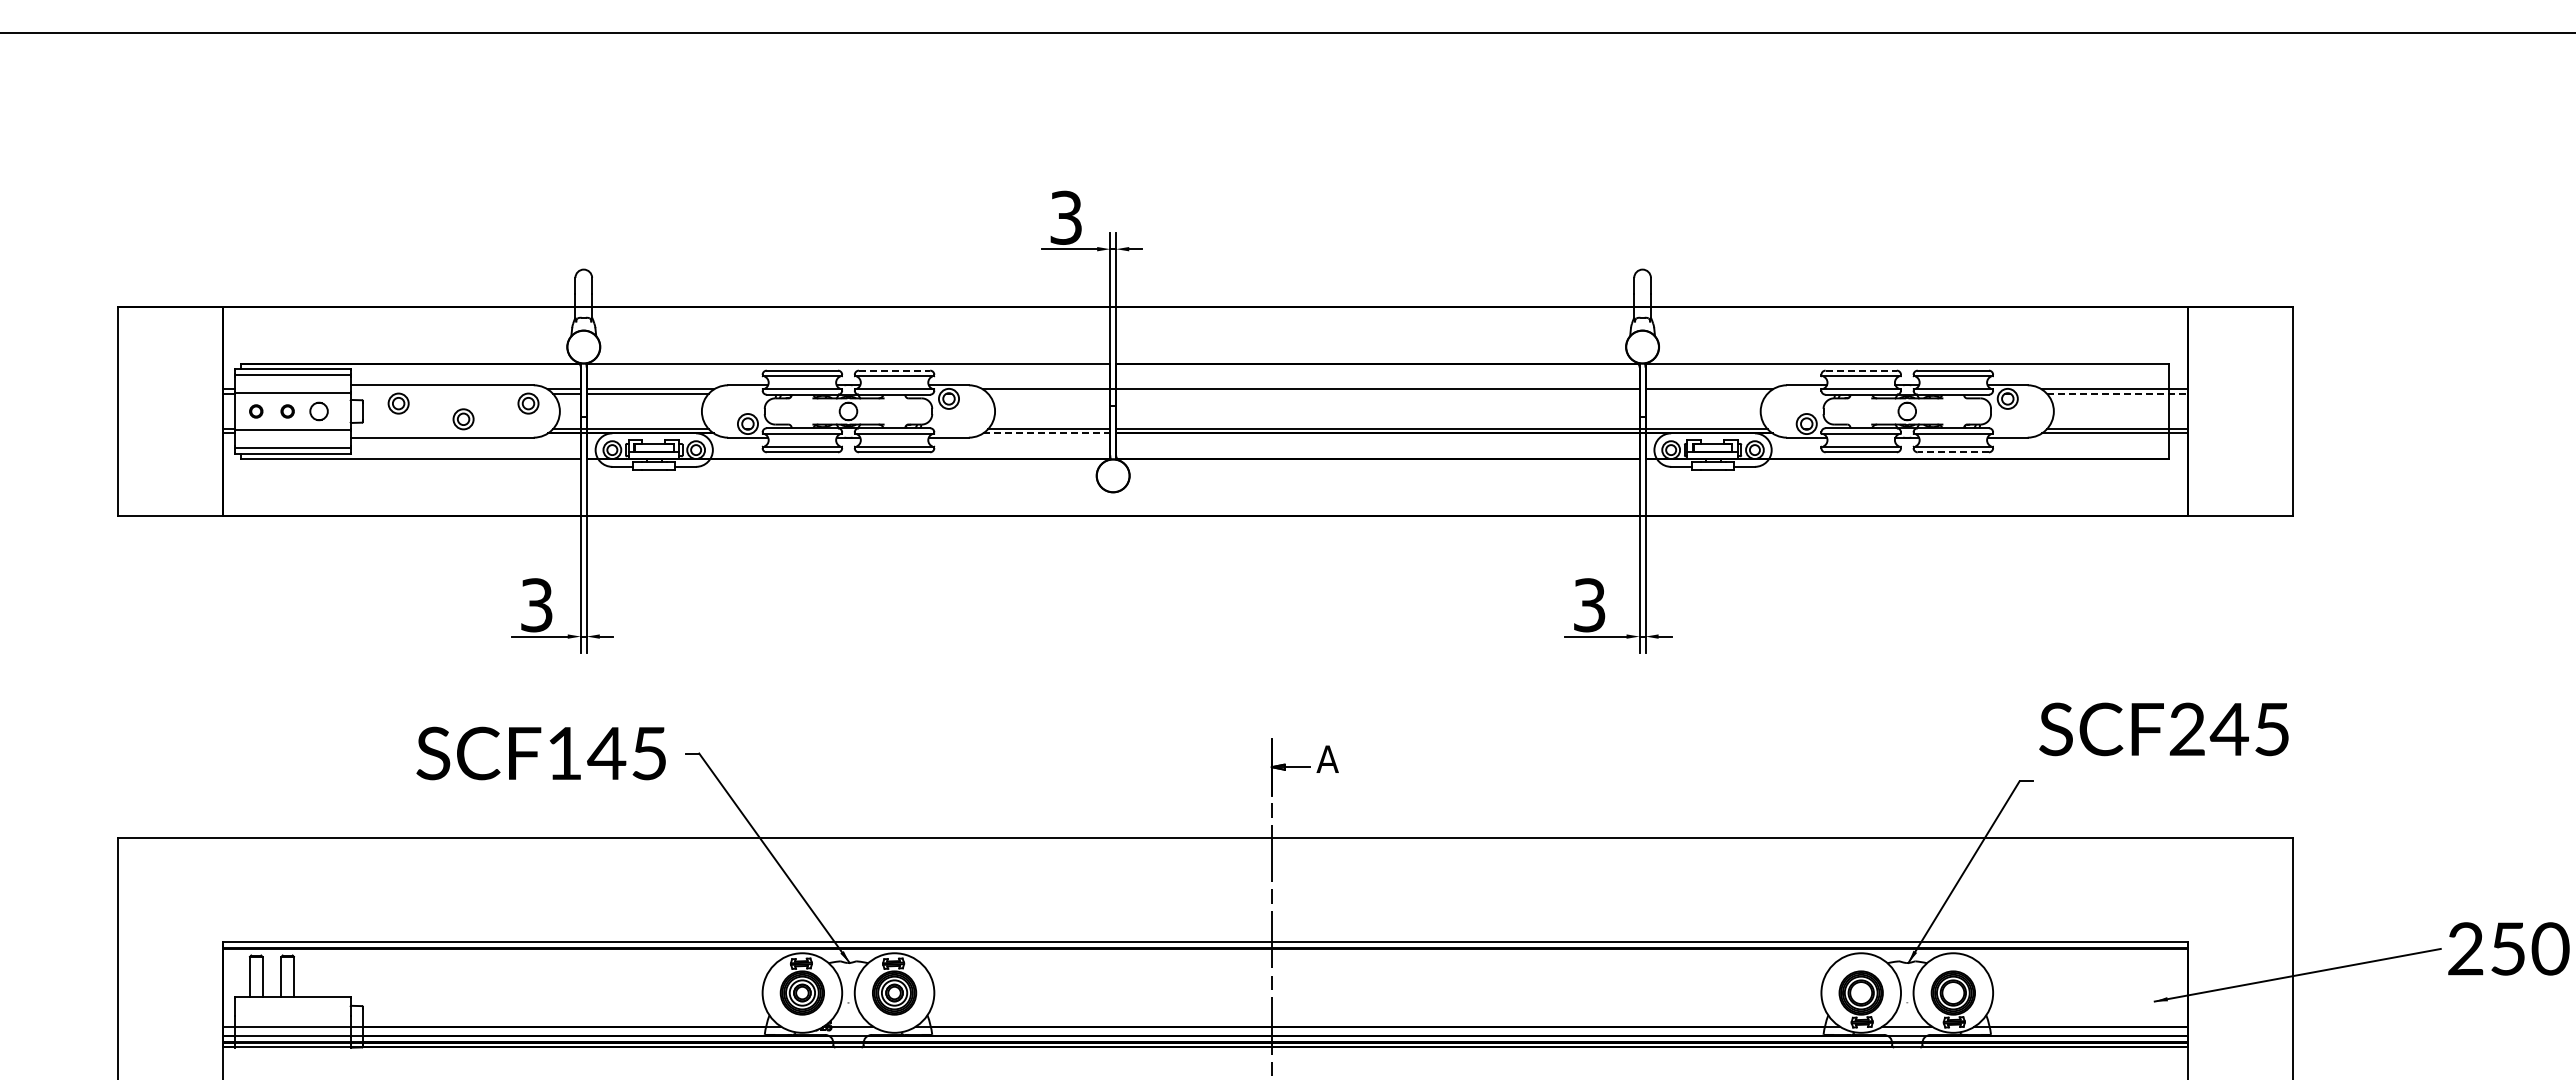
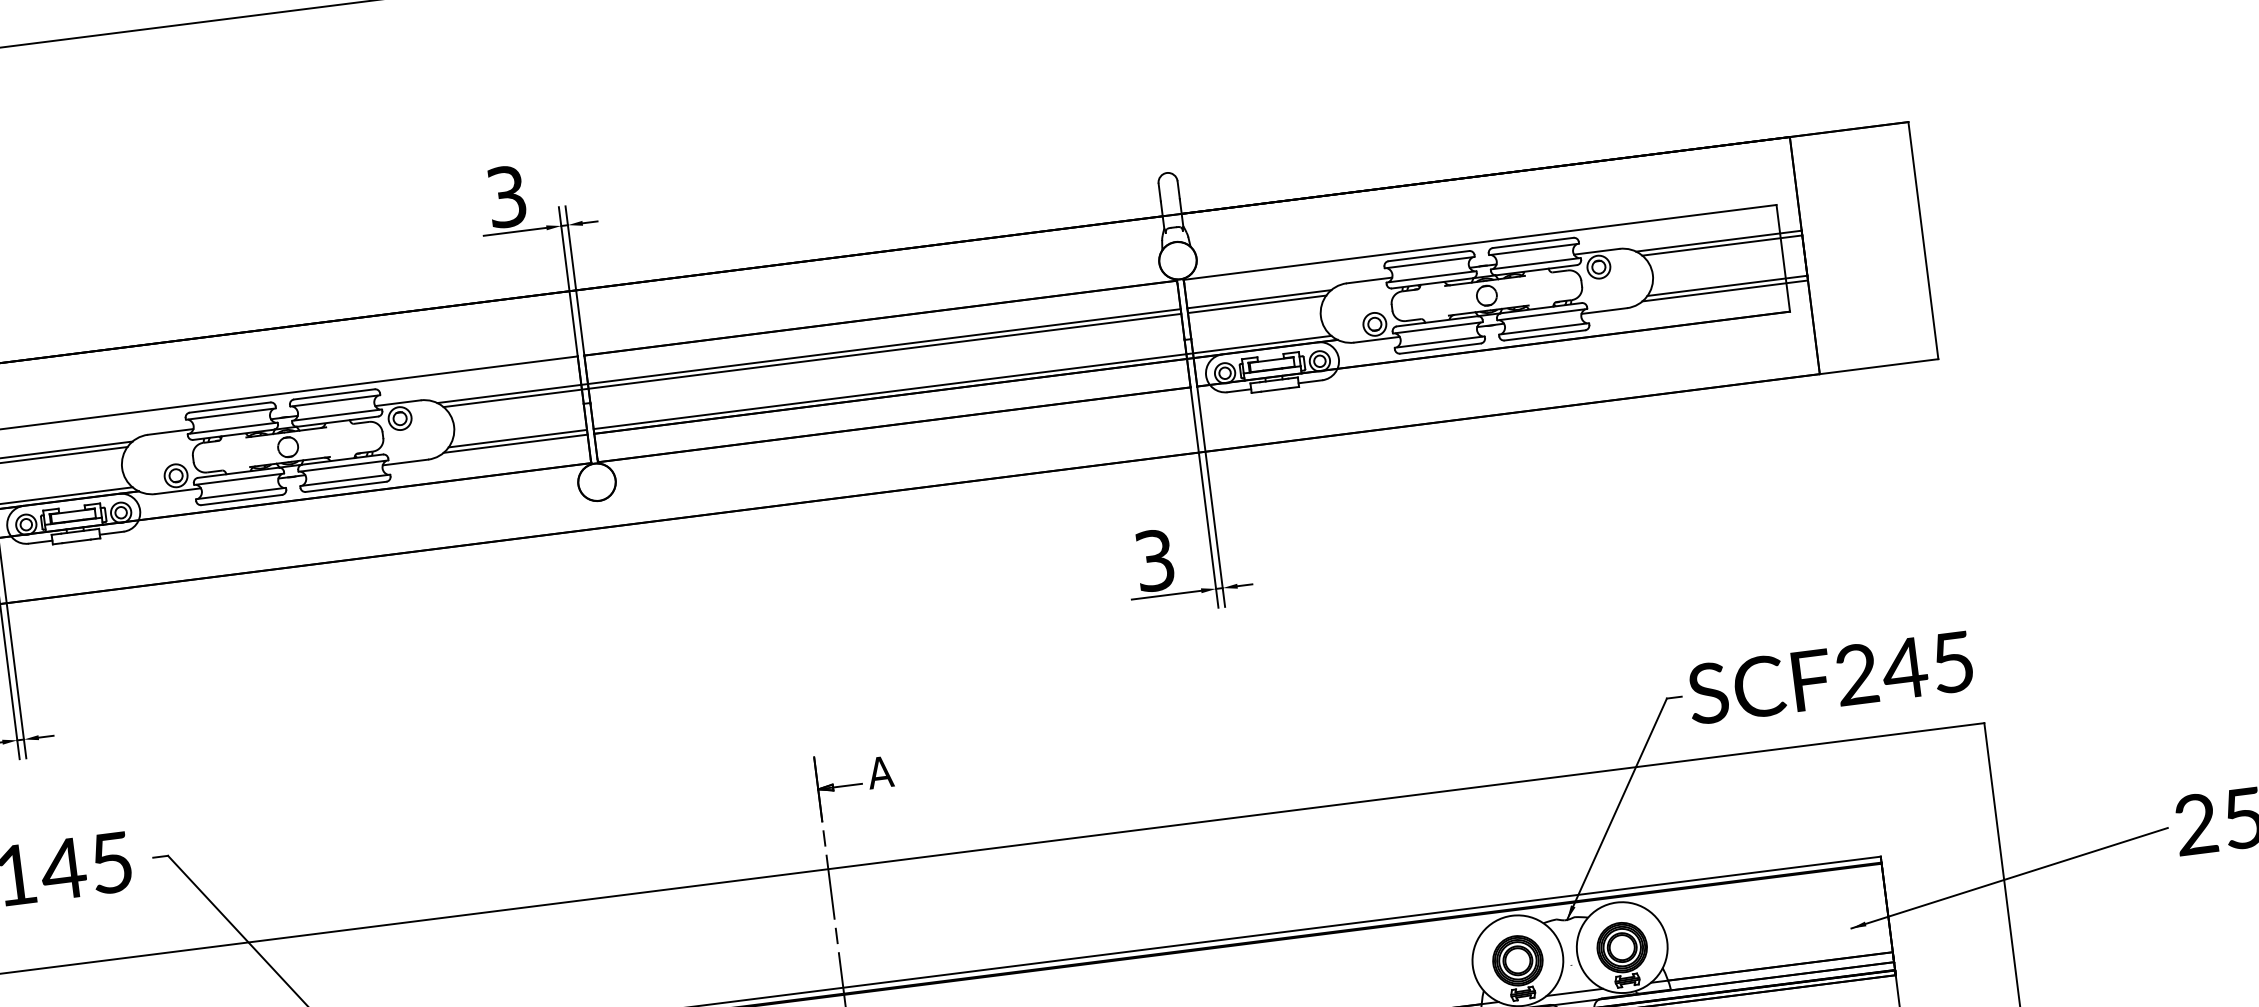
line: (894, 370) -> (334, 394), dashed -> solid
line: (1861, 370) -> (1429, 255), dashed -> solid
line: (1313, 393) -> (812, 360), added
line: (1706, 393) -> (1256, 304), added
line: (2117, 393) -> (1722, 245), dashed -> solid
line: (1046, 433) -> (515, 443), dashed -> solid
line: (1953, 452) -> (1545, 335), dashed -> solid
text: (2163, 729) -> (1829, 678), moved

